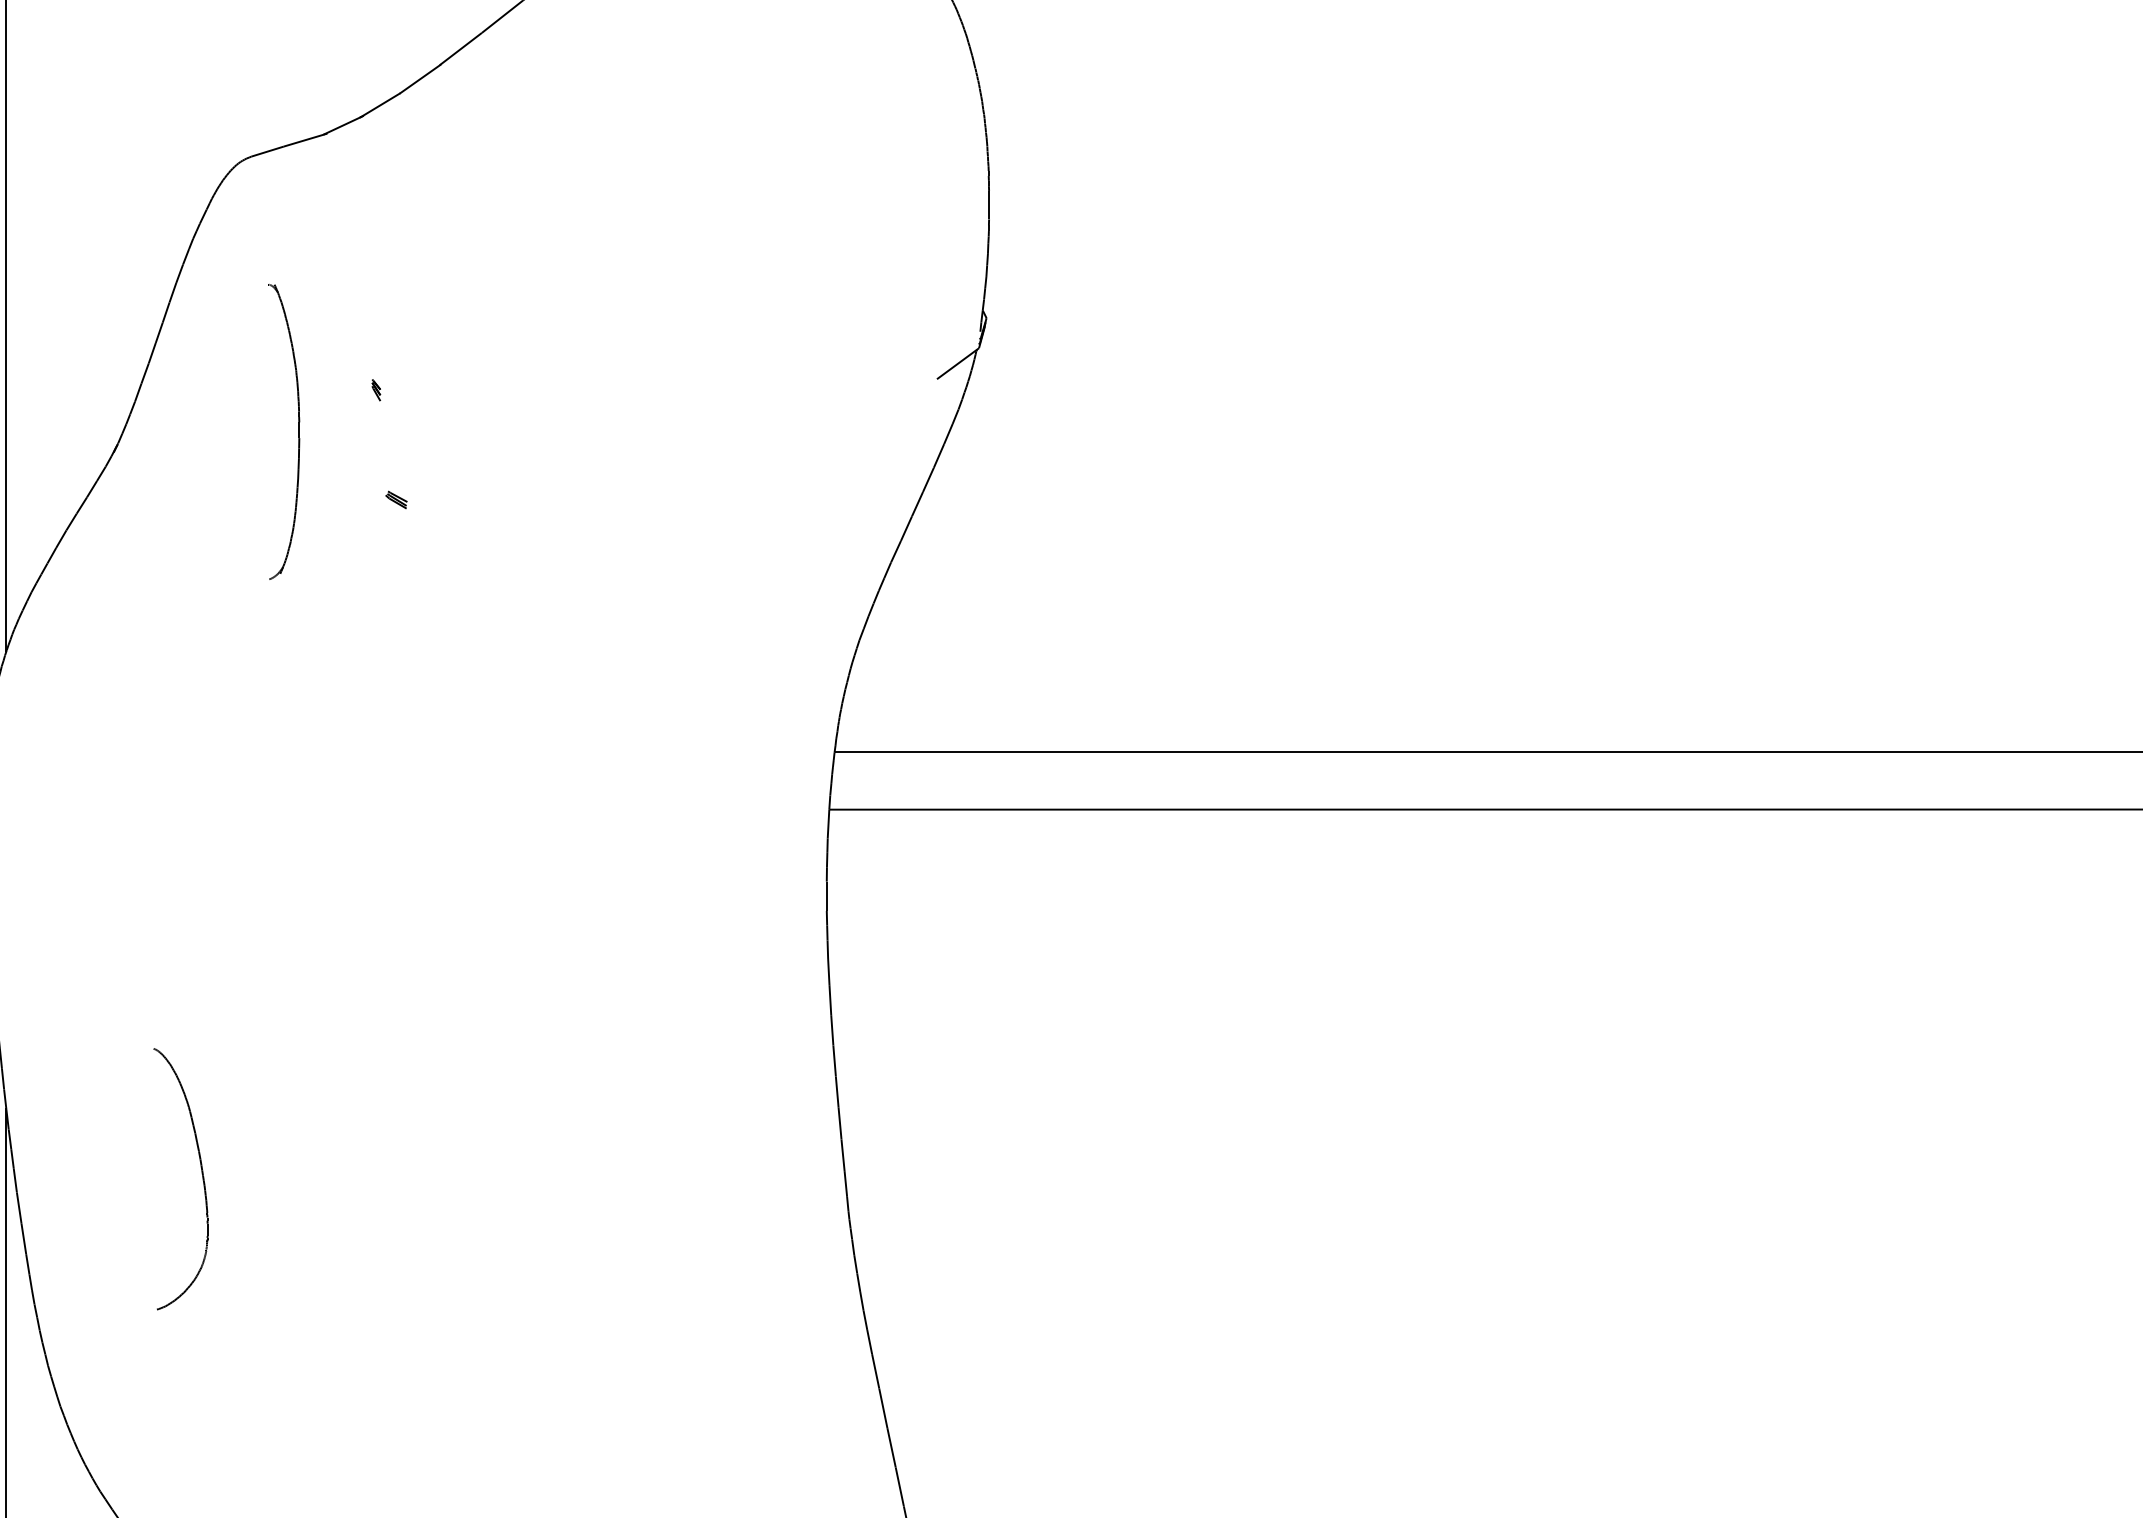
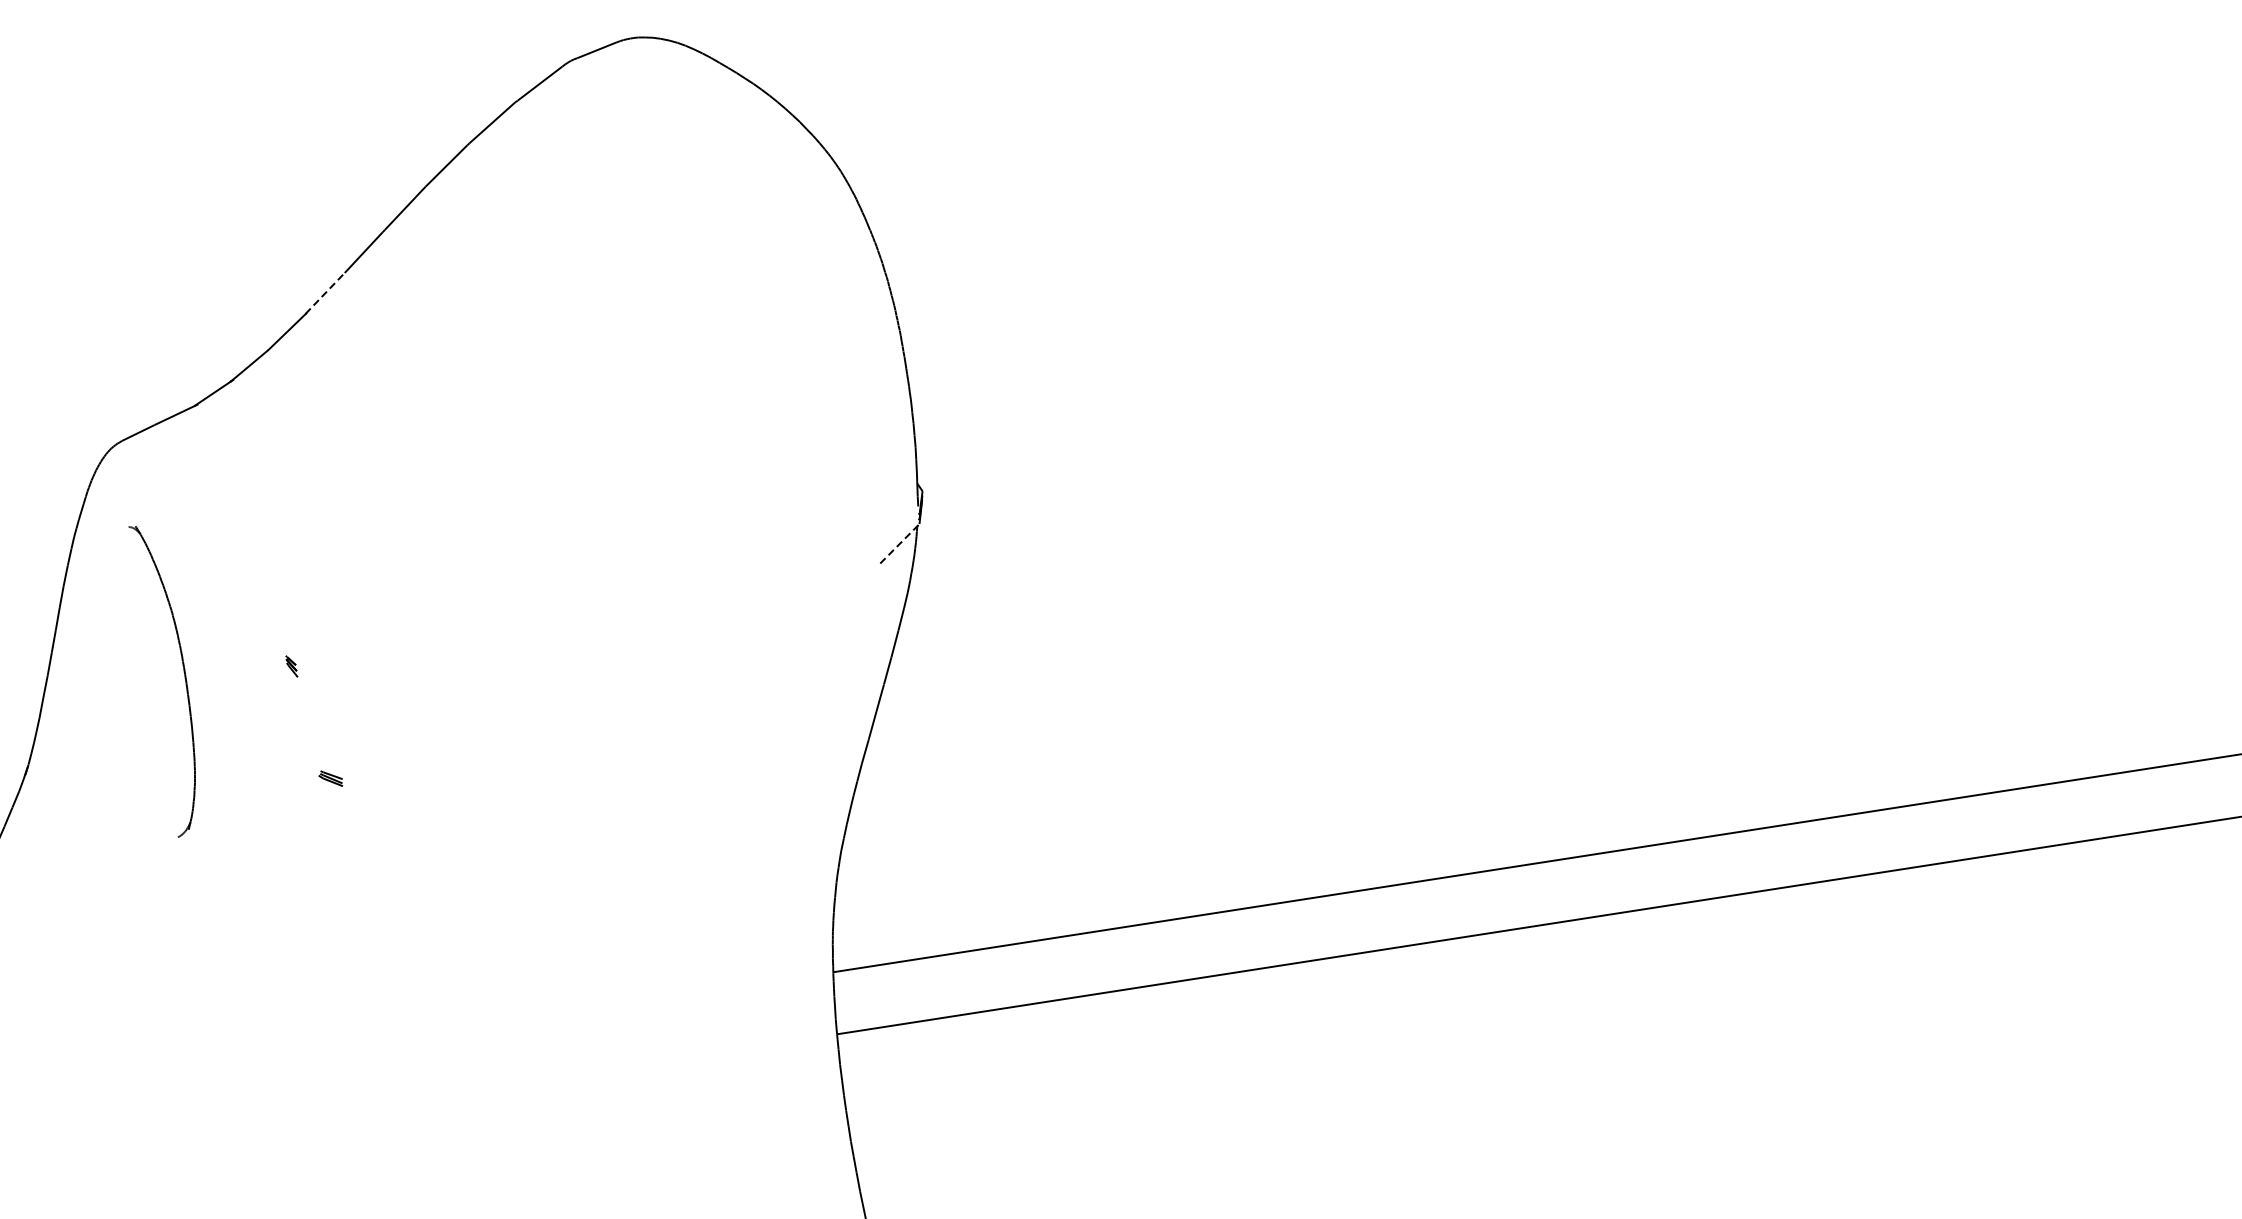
line: (460, 49) -> (324, 294), solid -> dashed
line: (958, 363) -> (900, 543), solid -> dashed
part: (298, 431) -> (184, 676), moved

